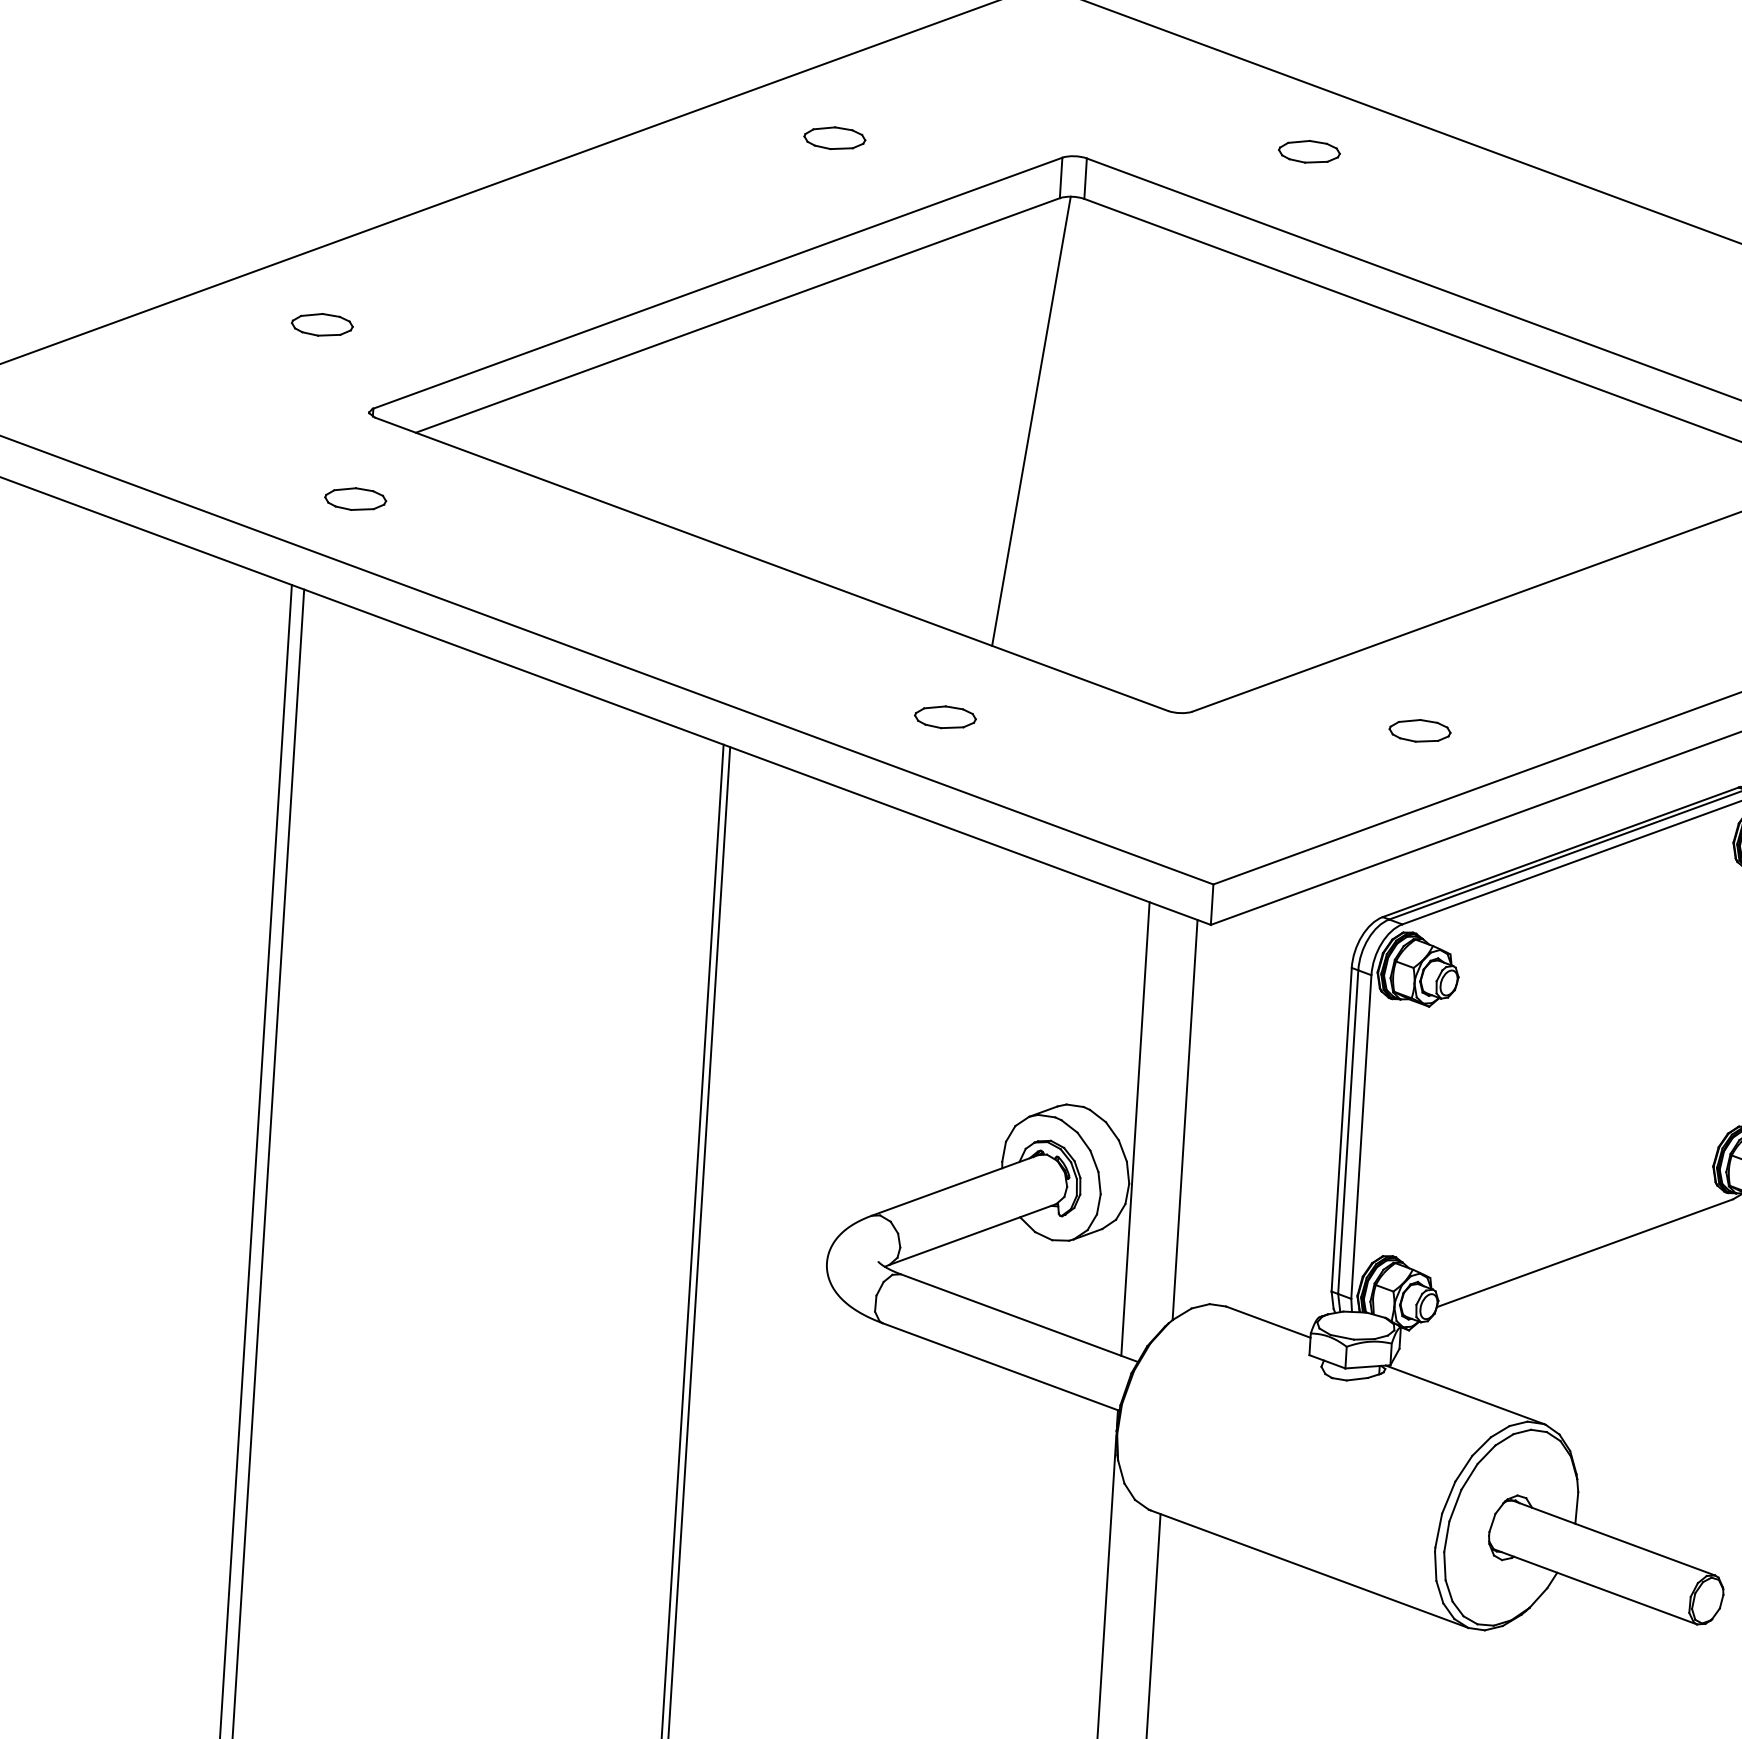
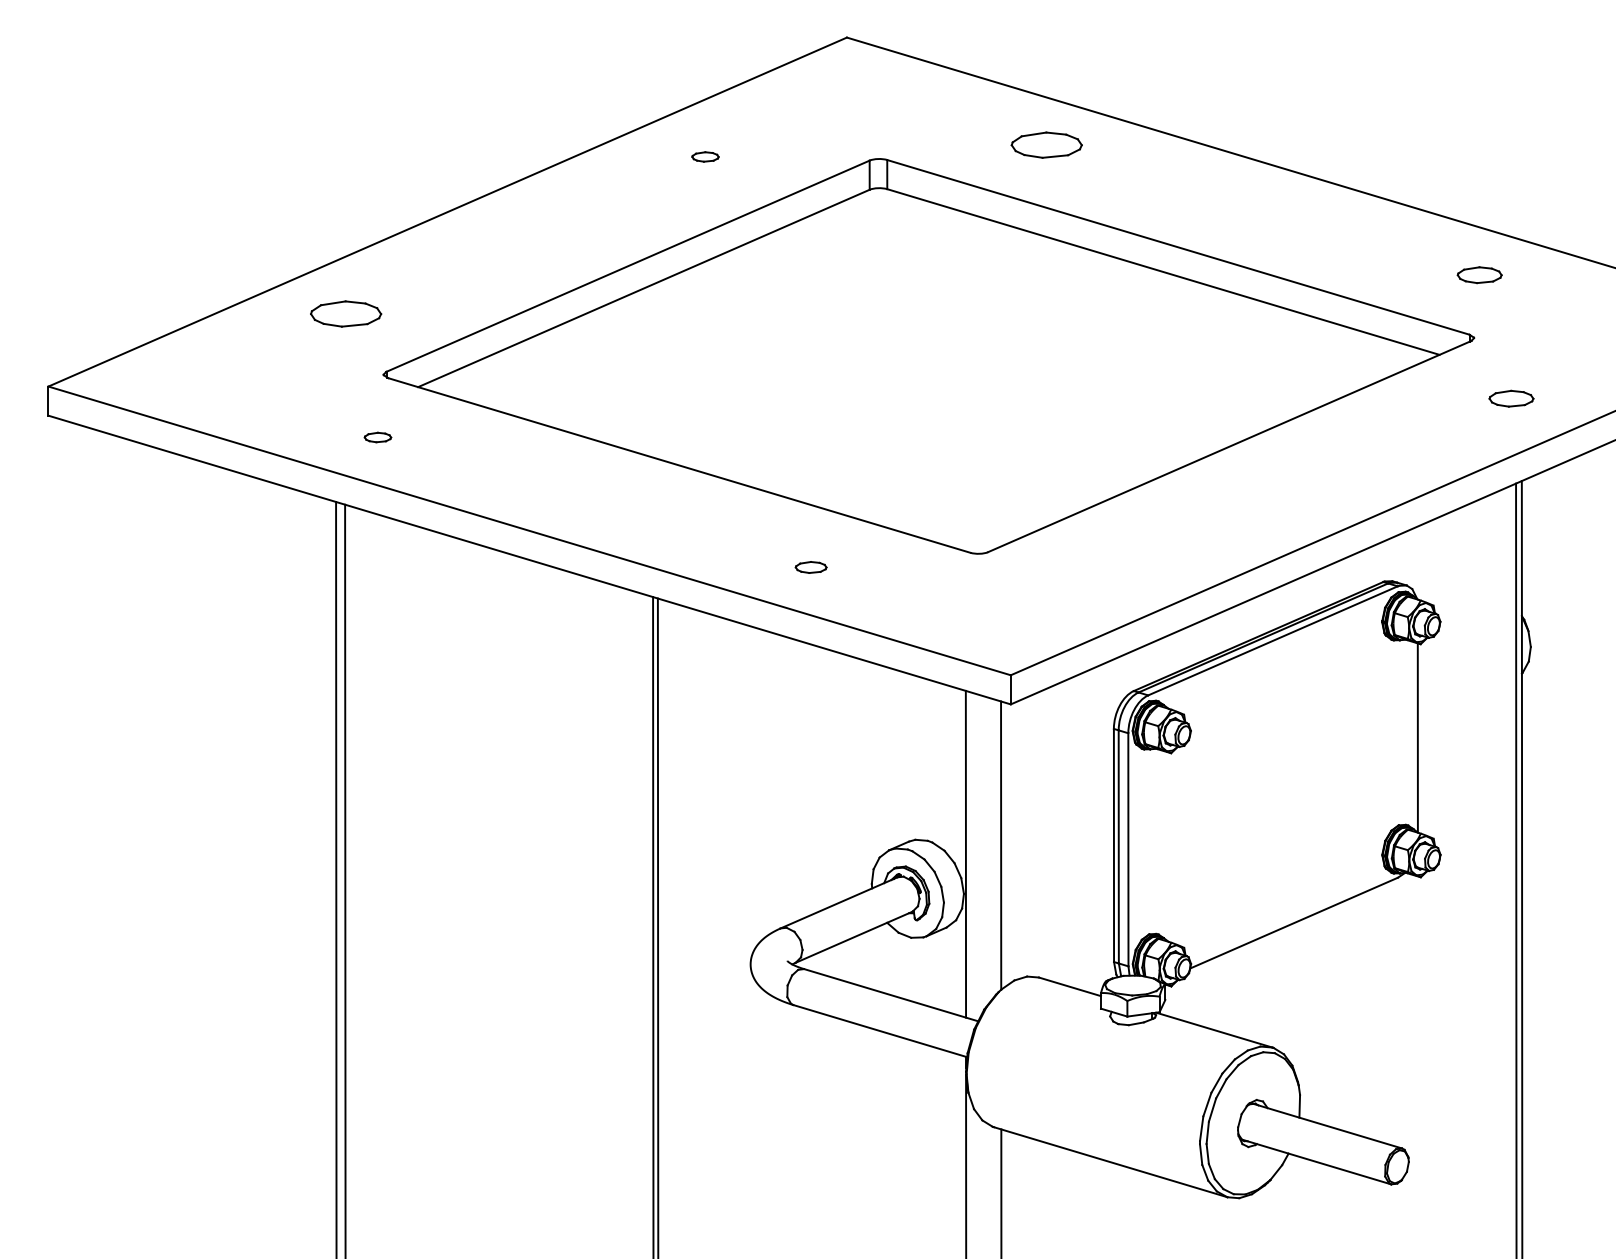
part: (834, 137) -> (705, 156), size x0.6
part: (1309, 152) -> (1046, 145), size x1.6
part: (322, 324) -> (346, 313), size x1.6
line: (1031, 421) -> (859, 351), removed
part: (355, 499) -> (377, 437), size x0.6
part: (946, 717) -> (811, 567), size x0.7
part: (1420, 730) -> (1152, 555), removed

